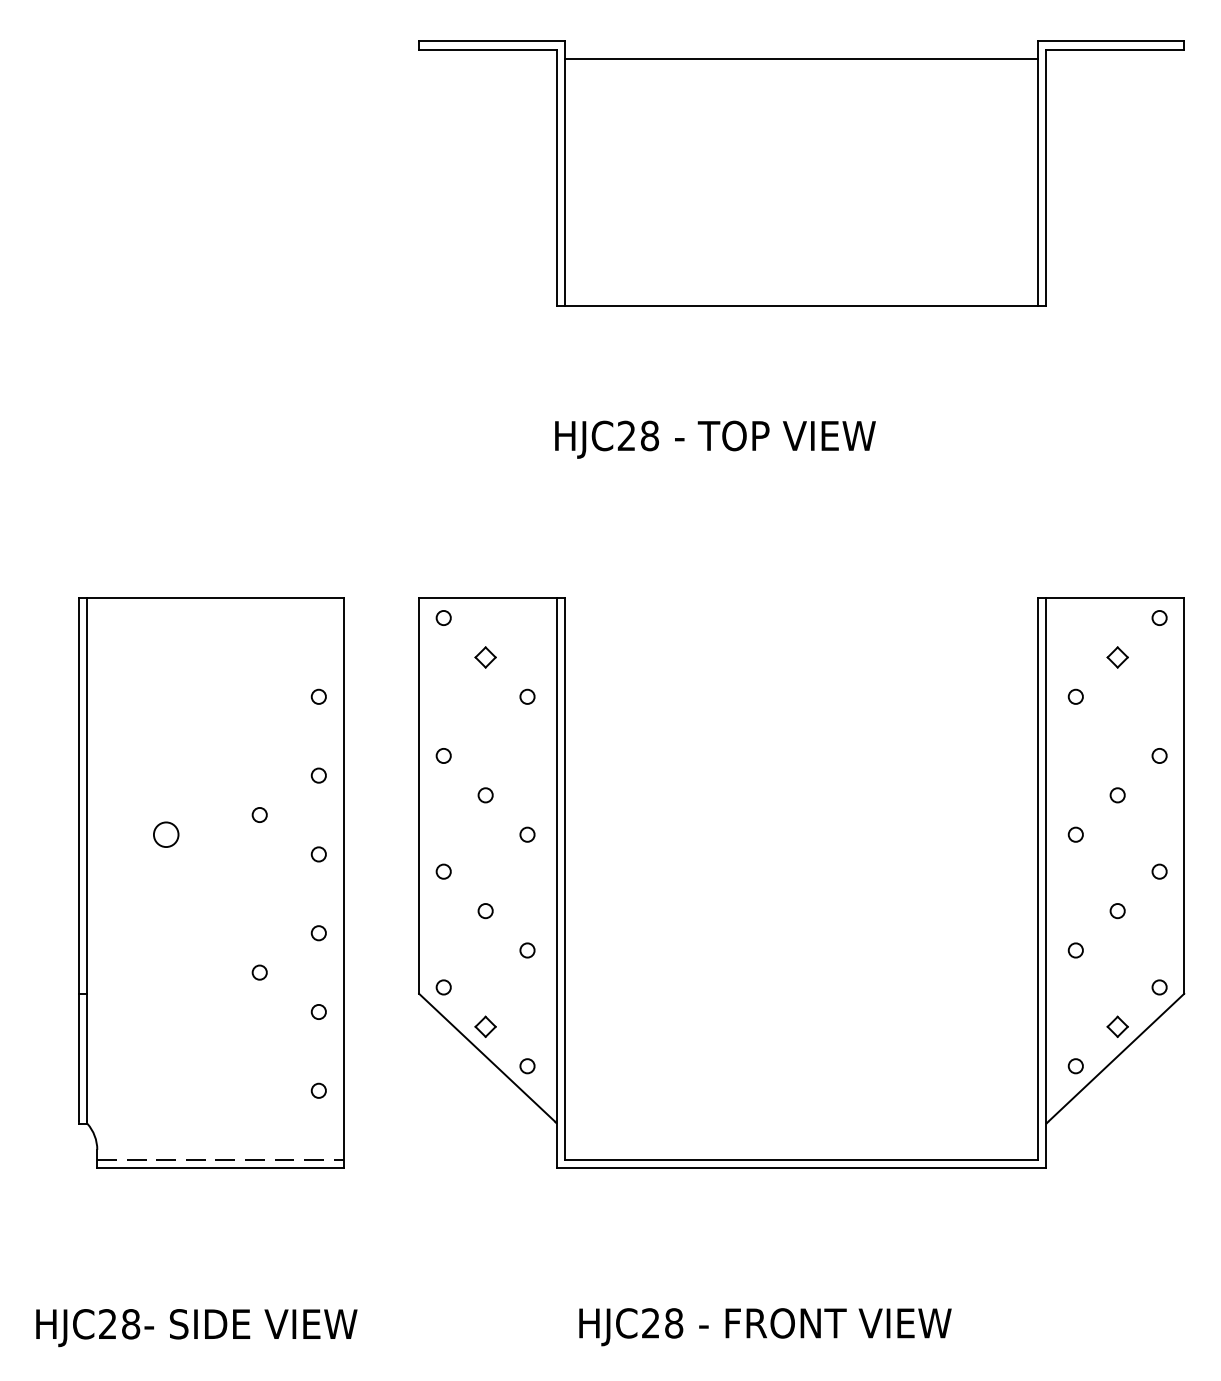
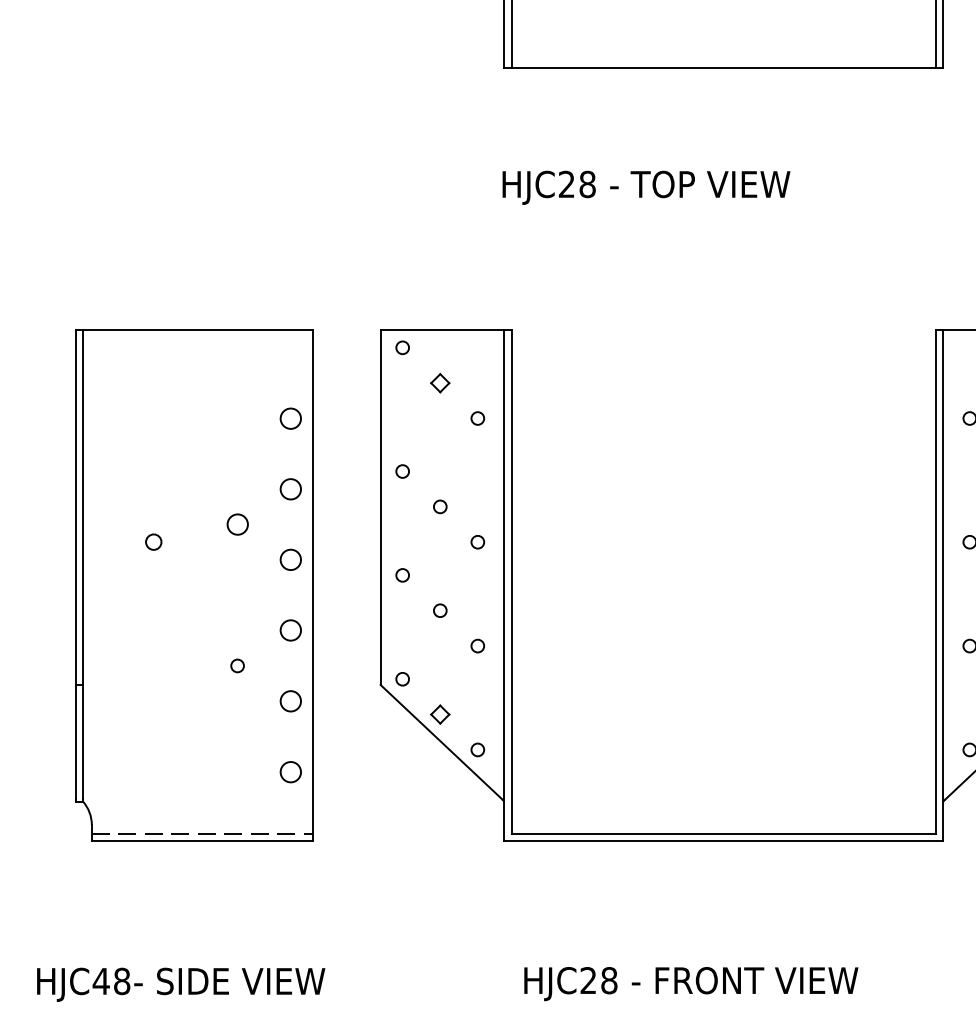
circle: (318, 696) -> (290, 418), size x1.6
circle: (318, 775) -> (290, 489), size x1.6
circle: (259, 814) -> (237, 524), size x1.6
circle: (166, 834) -> (153, 542), size x0.7
circle: (318, 854) -> (290, 559), size x1.6
circle: (318, 933) -> (290, 630), size x1.6
circle: (318, 1011) -> (290, 700), size x1.6
circle: (318, 1090) -> (290, 771), size x1.6
text: (107, 1323) -> (101, 980), HJC28- -> HJC48-

